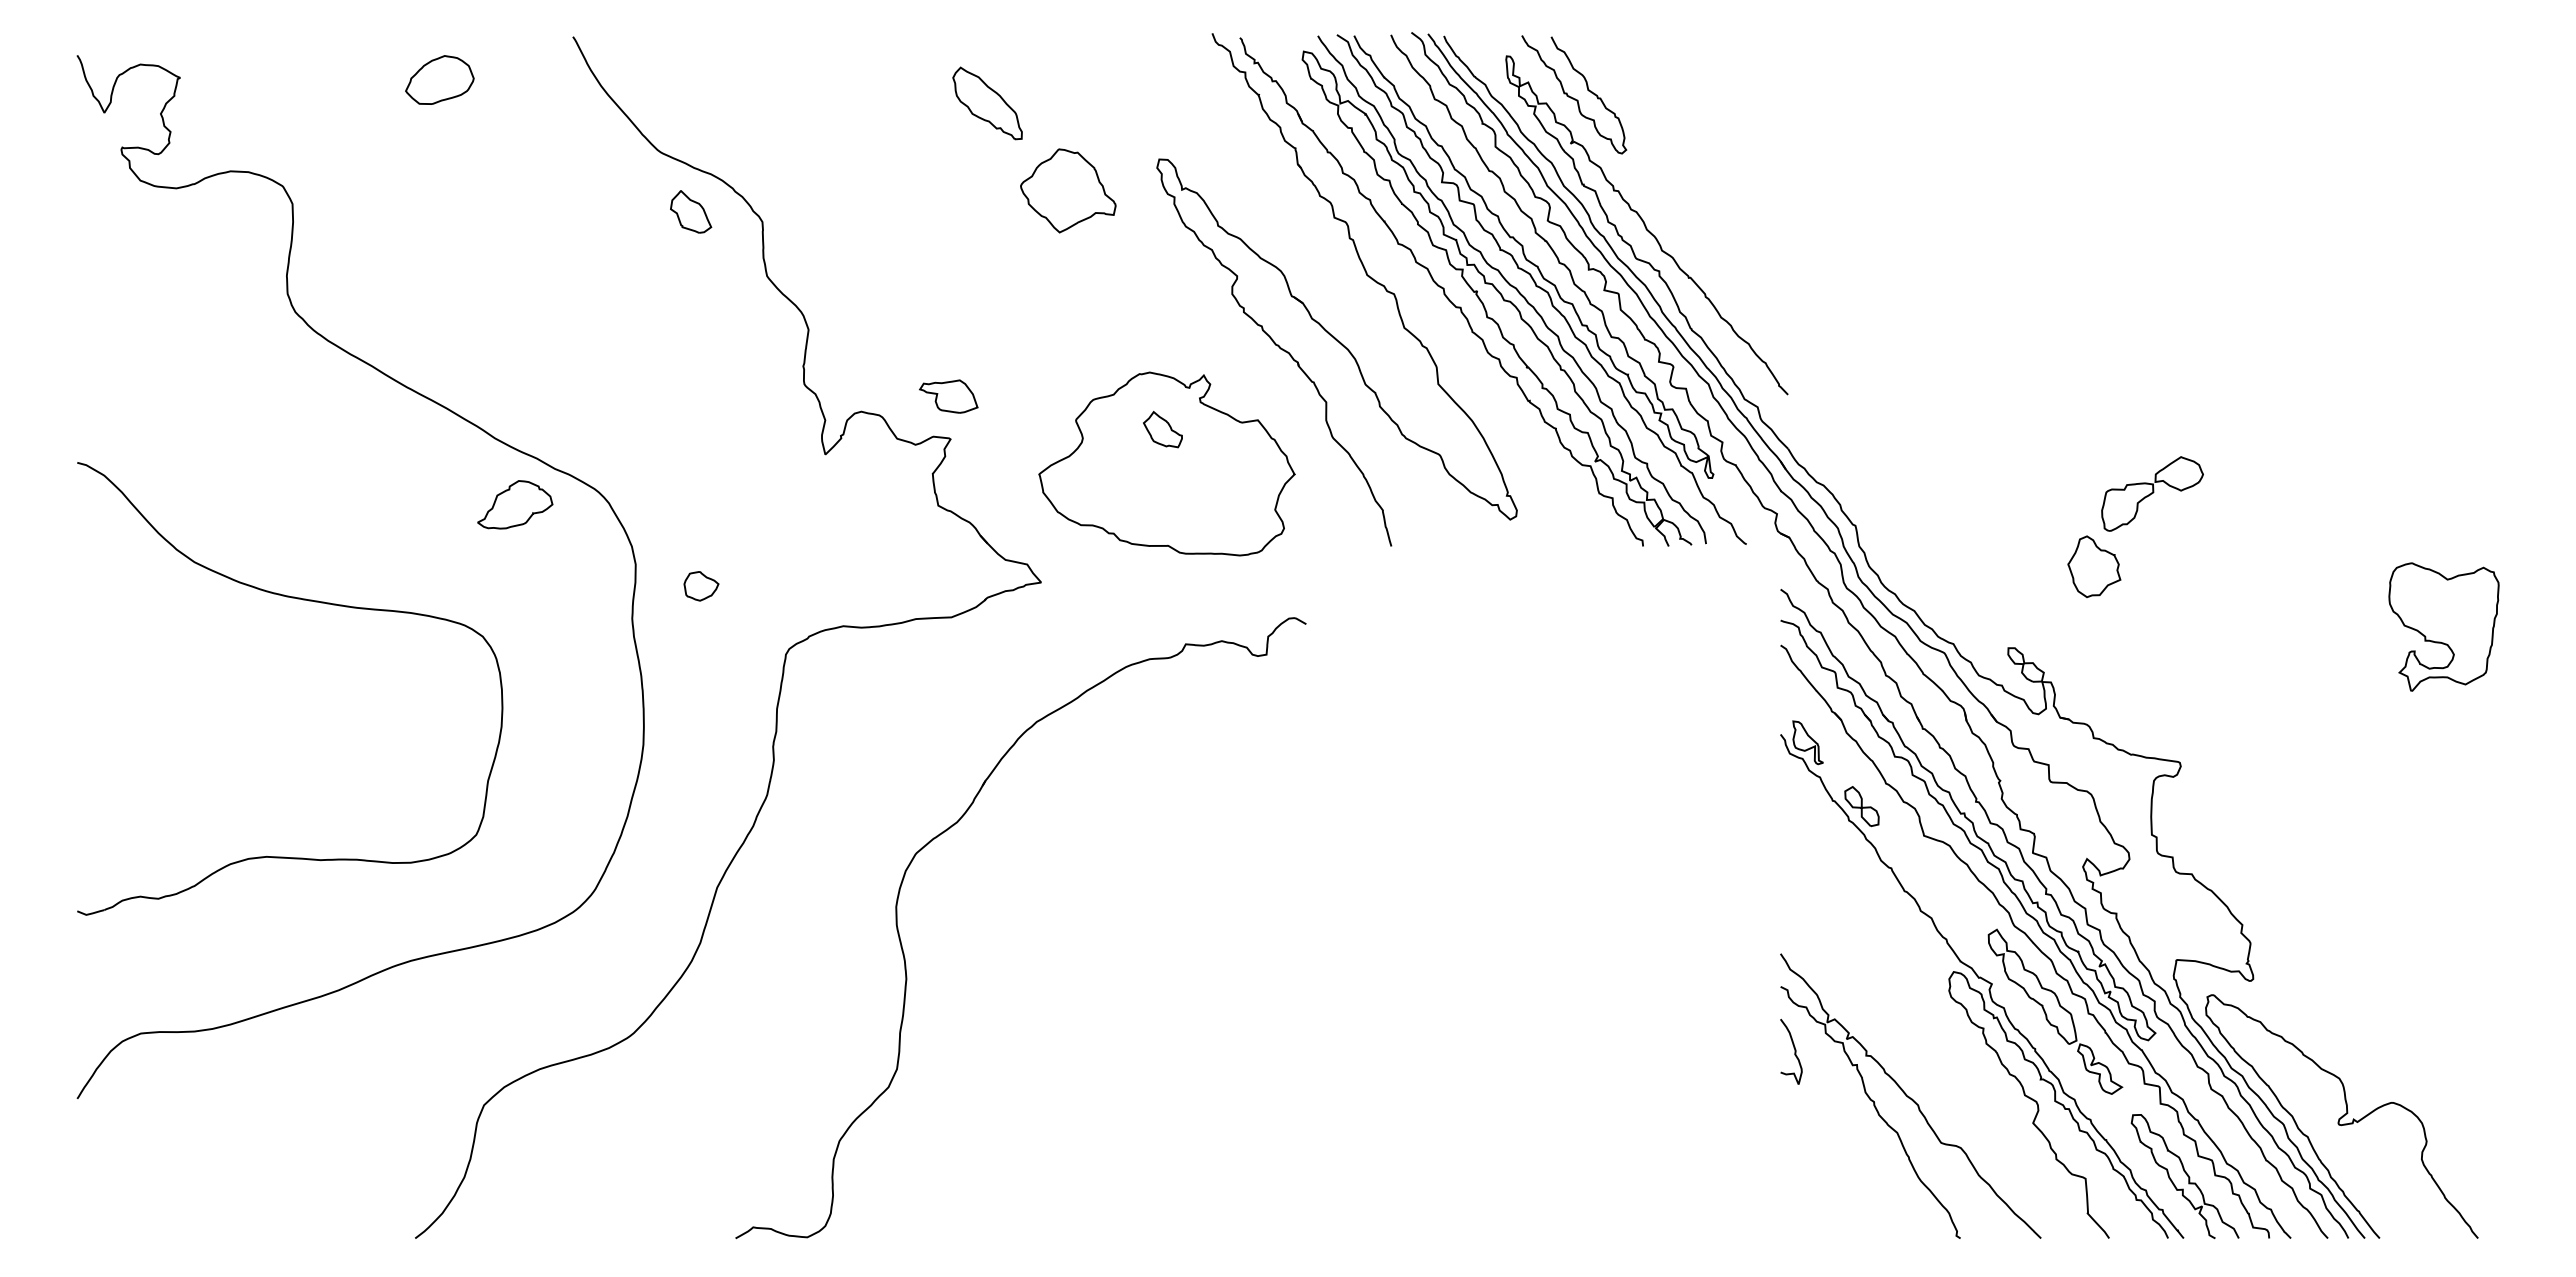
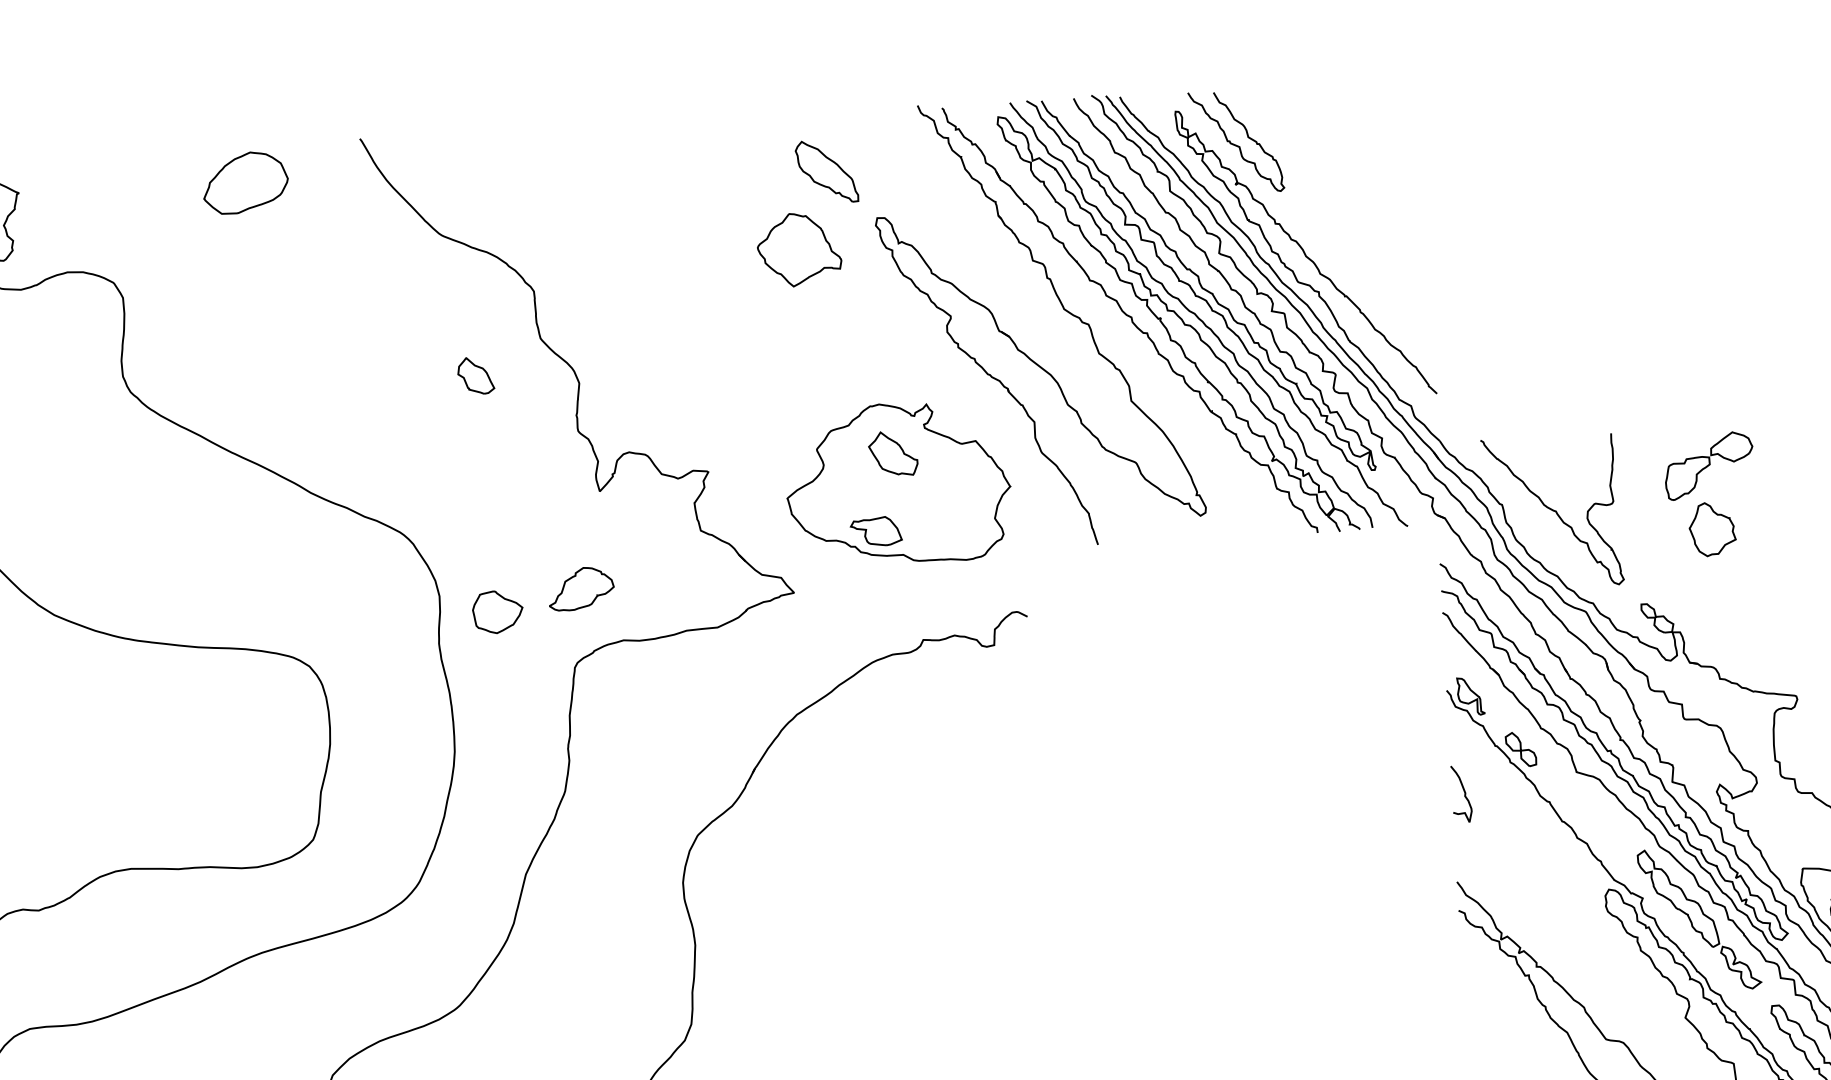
part: (439, 79) -> (245, 182), size x1.43
part: (987, 103) -> (826, 171), moved
part: (691, 211) -> (476, 375), moved
part: (948, 396) -> (876, 531), moved
part: (1162, 429) -> (892, 453), size x1.43
part: (2152, 493) -> (1709, 465), moved
part: (515, 504) -> (581, 588), moved
curve: (1913, 536) -> (1553, 511), added
part: (701, 586) -> (497, 612), size x1.67
curve: (1794, 1051) -> (1464, 793), moved

